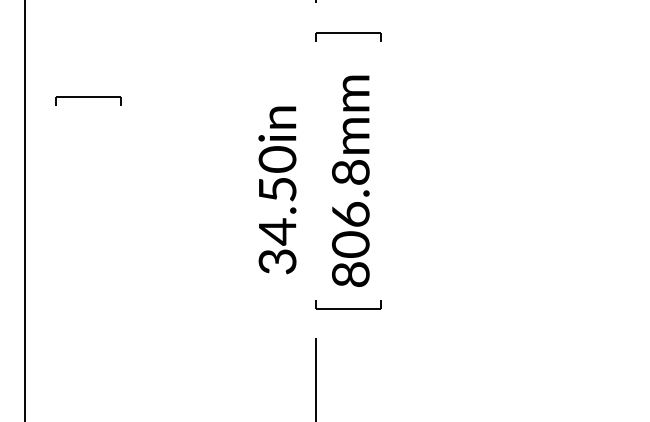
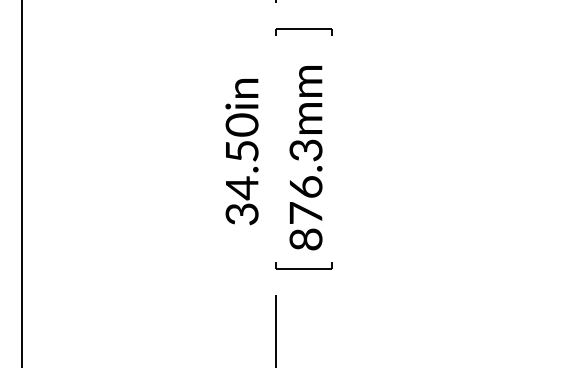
part: (87, 100) -> (76, 87), removed
text: (276, 190) -> (241, 152), moved
text: (350, 208) -> (305, 181), 806.8mm -> 876.3mm

